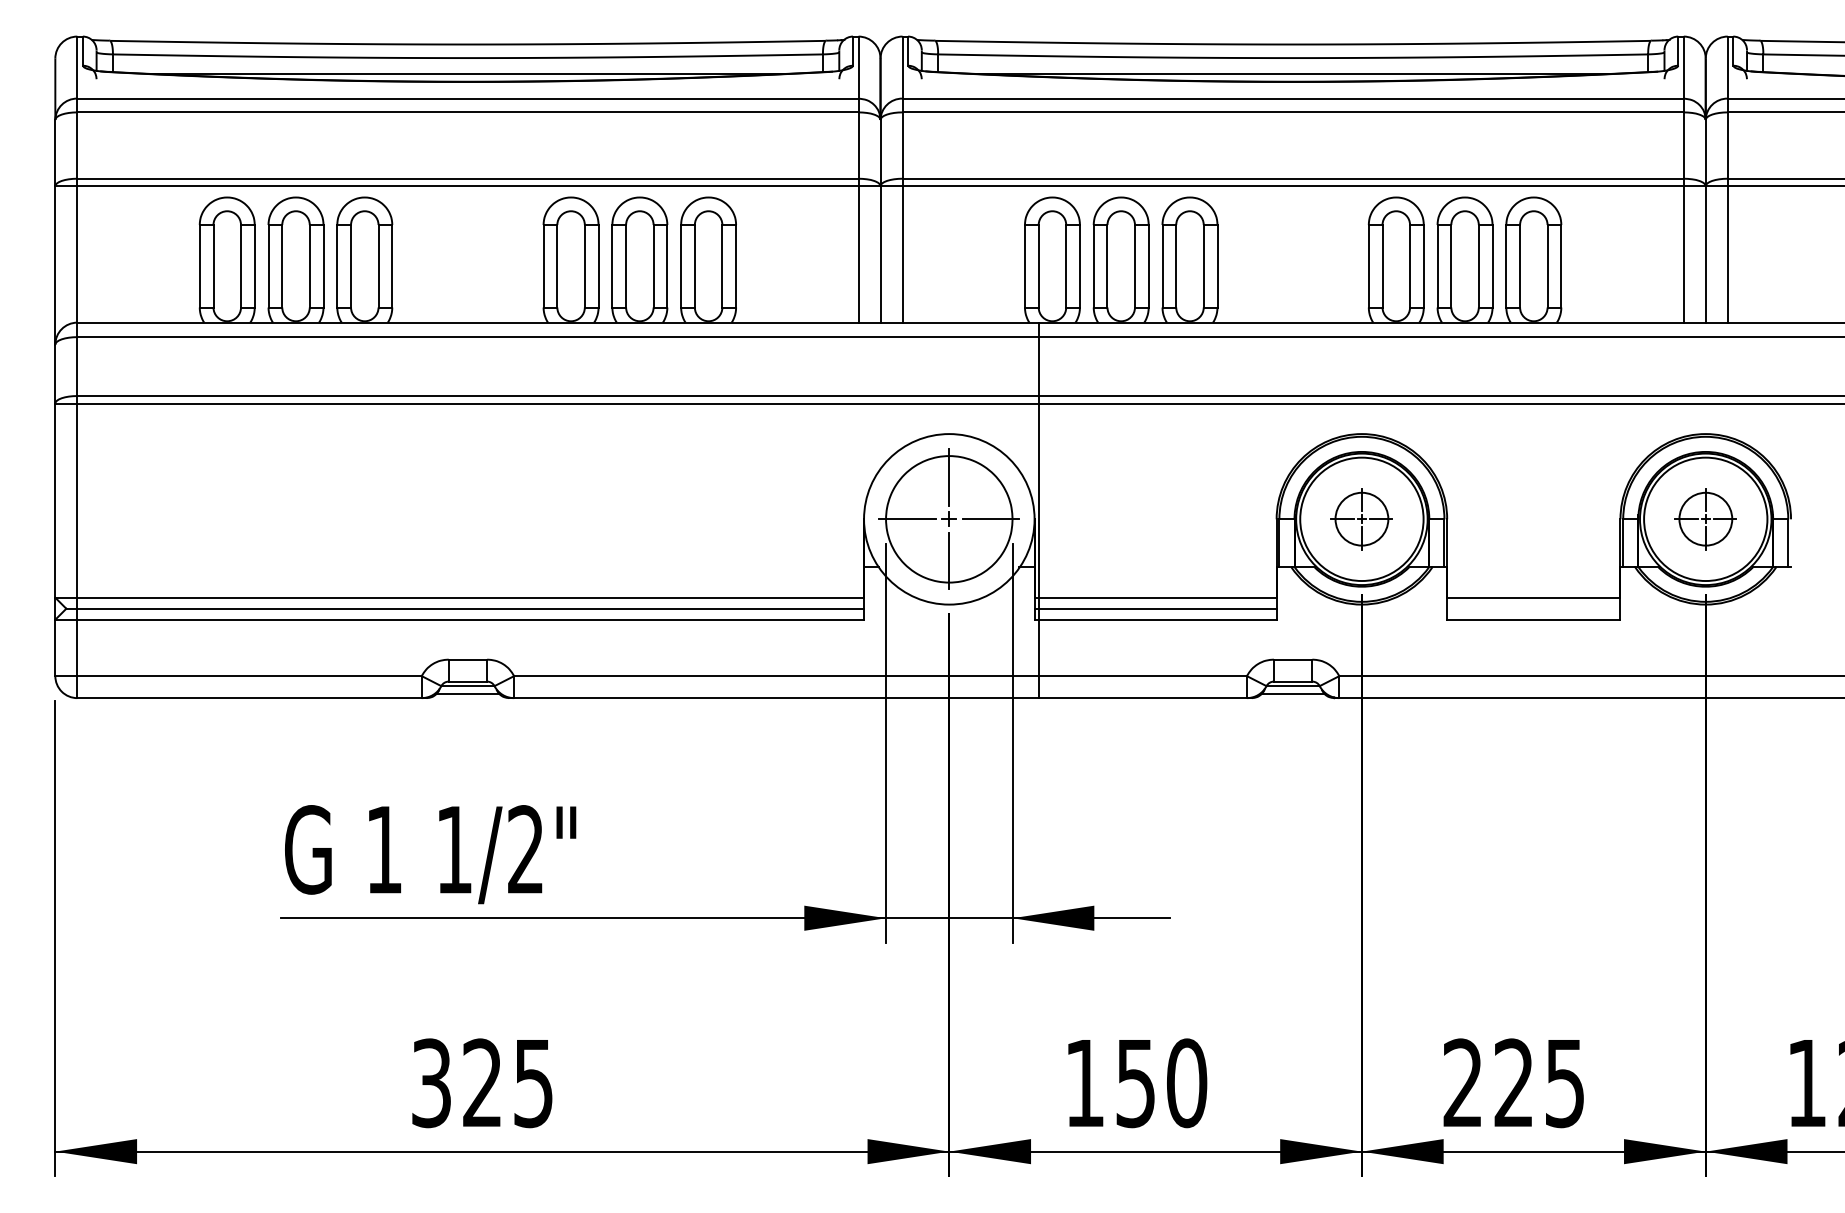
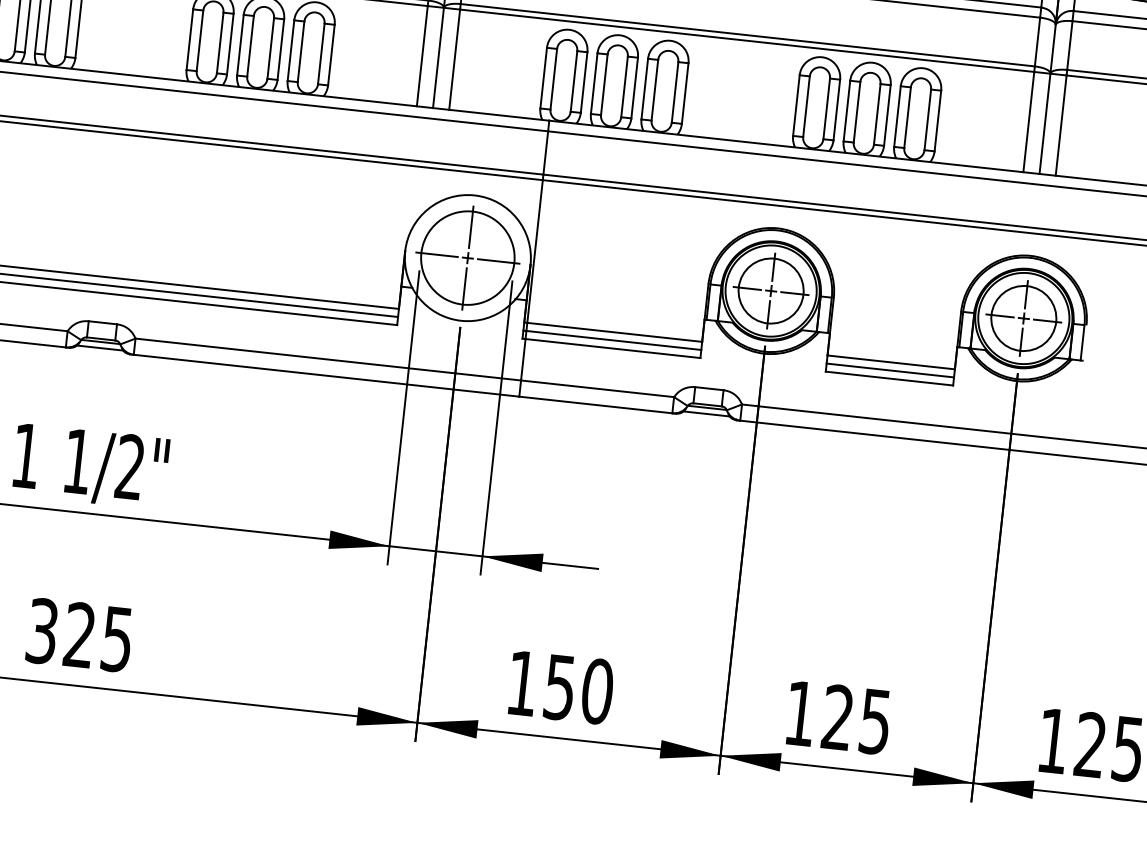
part: (1361, 518) -> (770, 290), size x1.67
part: (1705, 518) -> (1023, 317), size x1.67
line: (1533, 608) -> (890, 370), added
text: (1462, 1082) -> (800, 713), 225 -> 125

